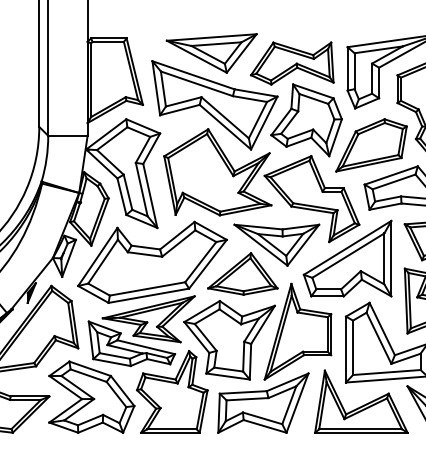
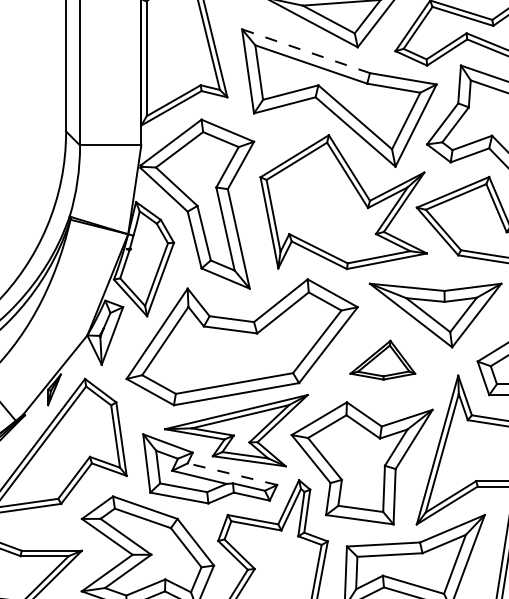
line: (194, 75) -> (307, 51), solid -> dashed
part: (242, 273) -> (382, 359), size x0.6
line: (146, 347) -> (232, 474), solid -> dashed

